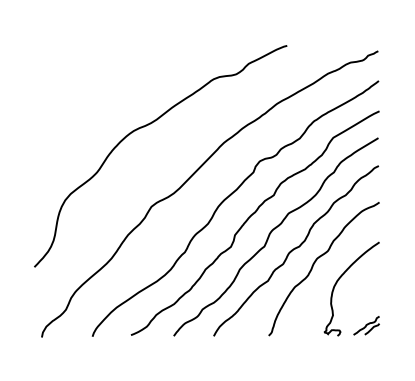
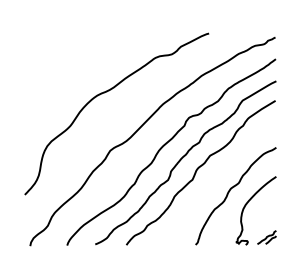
curve: (295, 249) -> (215, 181), removed

